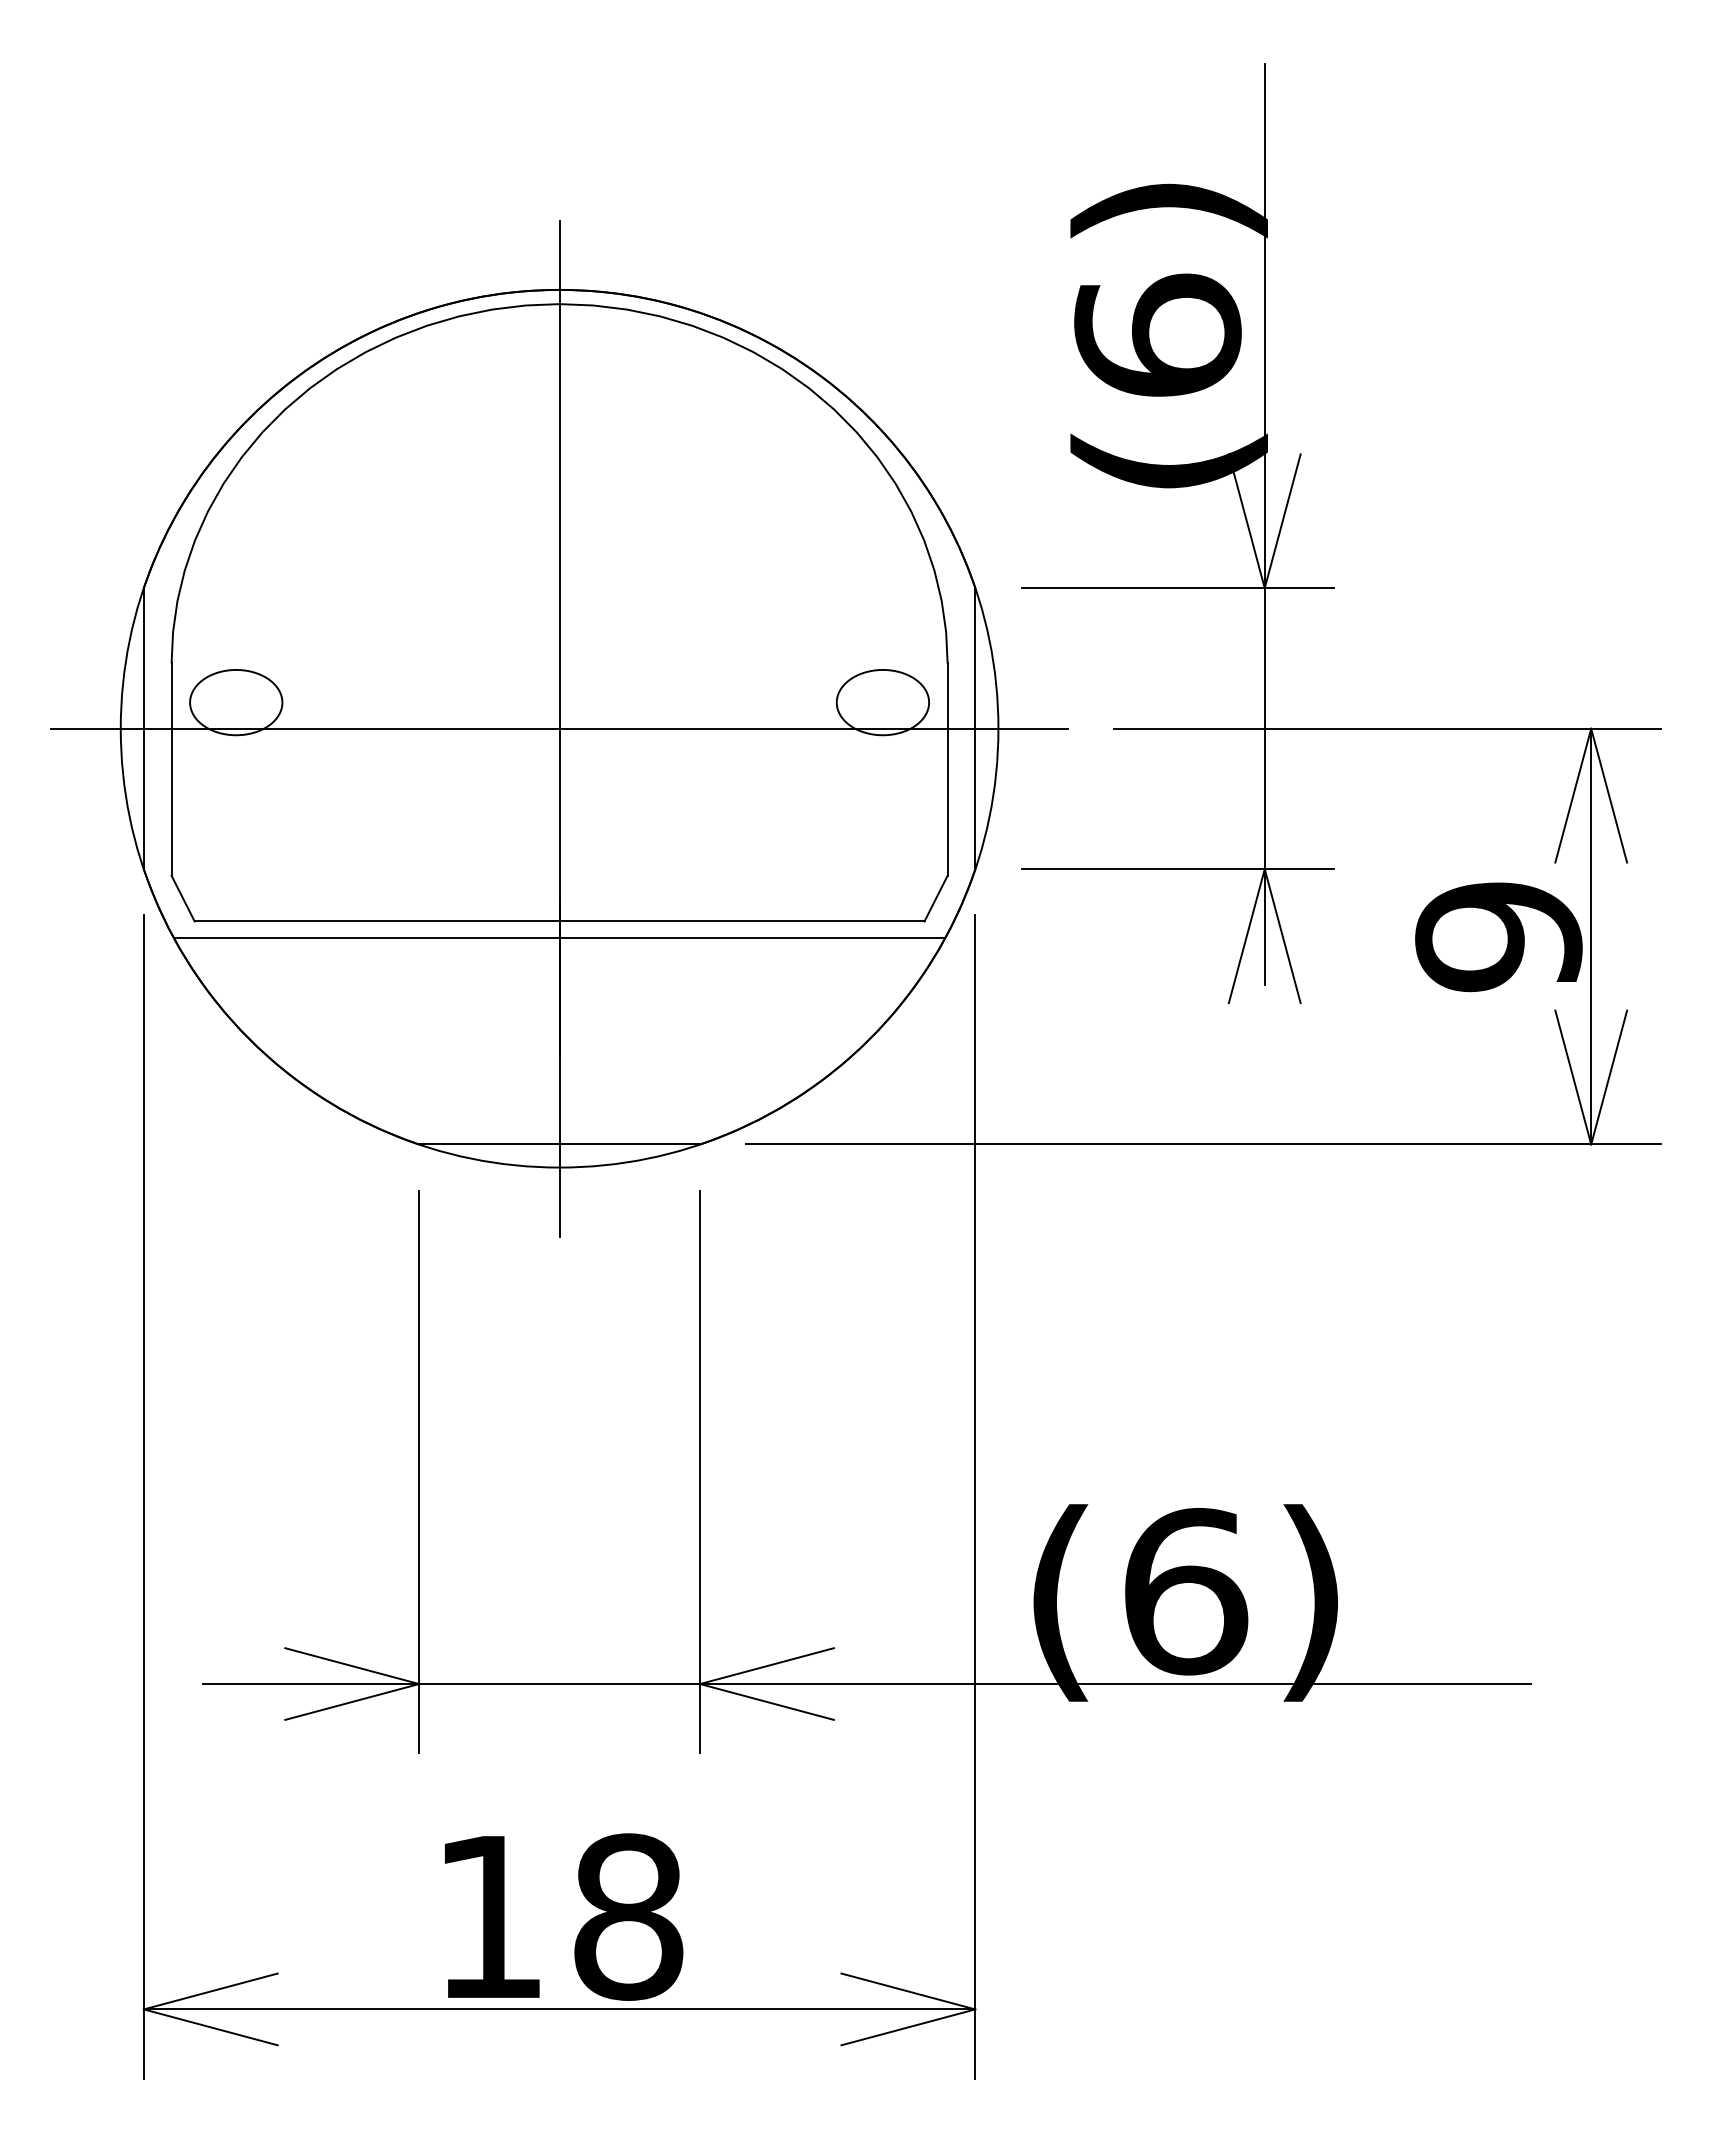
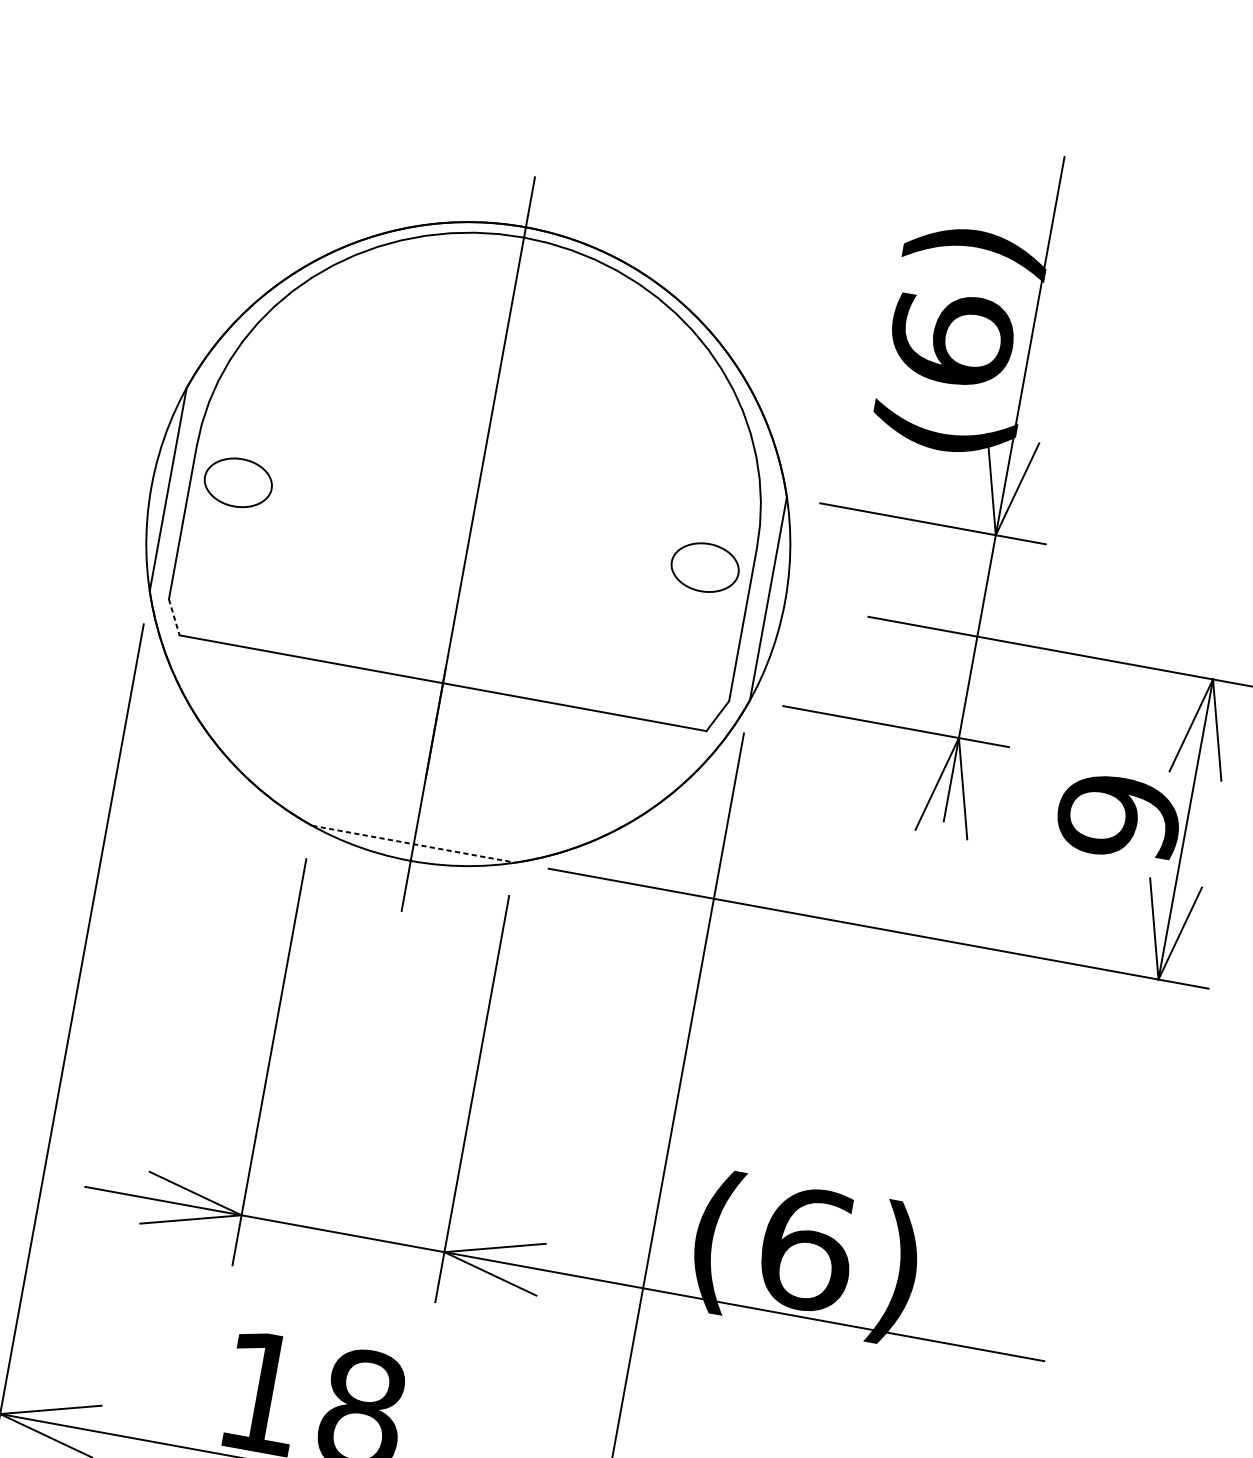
line: (559, 728) -> (468, 543), removed
line: (183, 898) -> (174, 617), solid -> dashed
line: (559, 938) -> (440, 695), removed
line: (560, 1144) -> (414, 844), solid -> dashed

